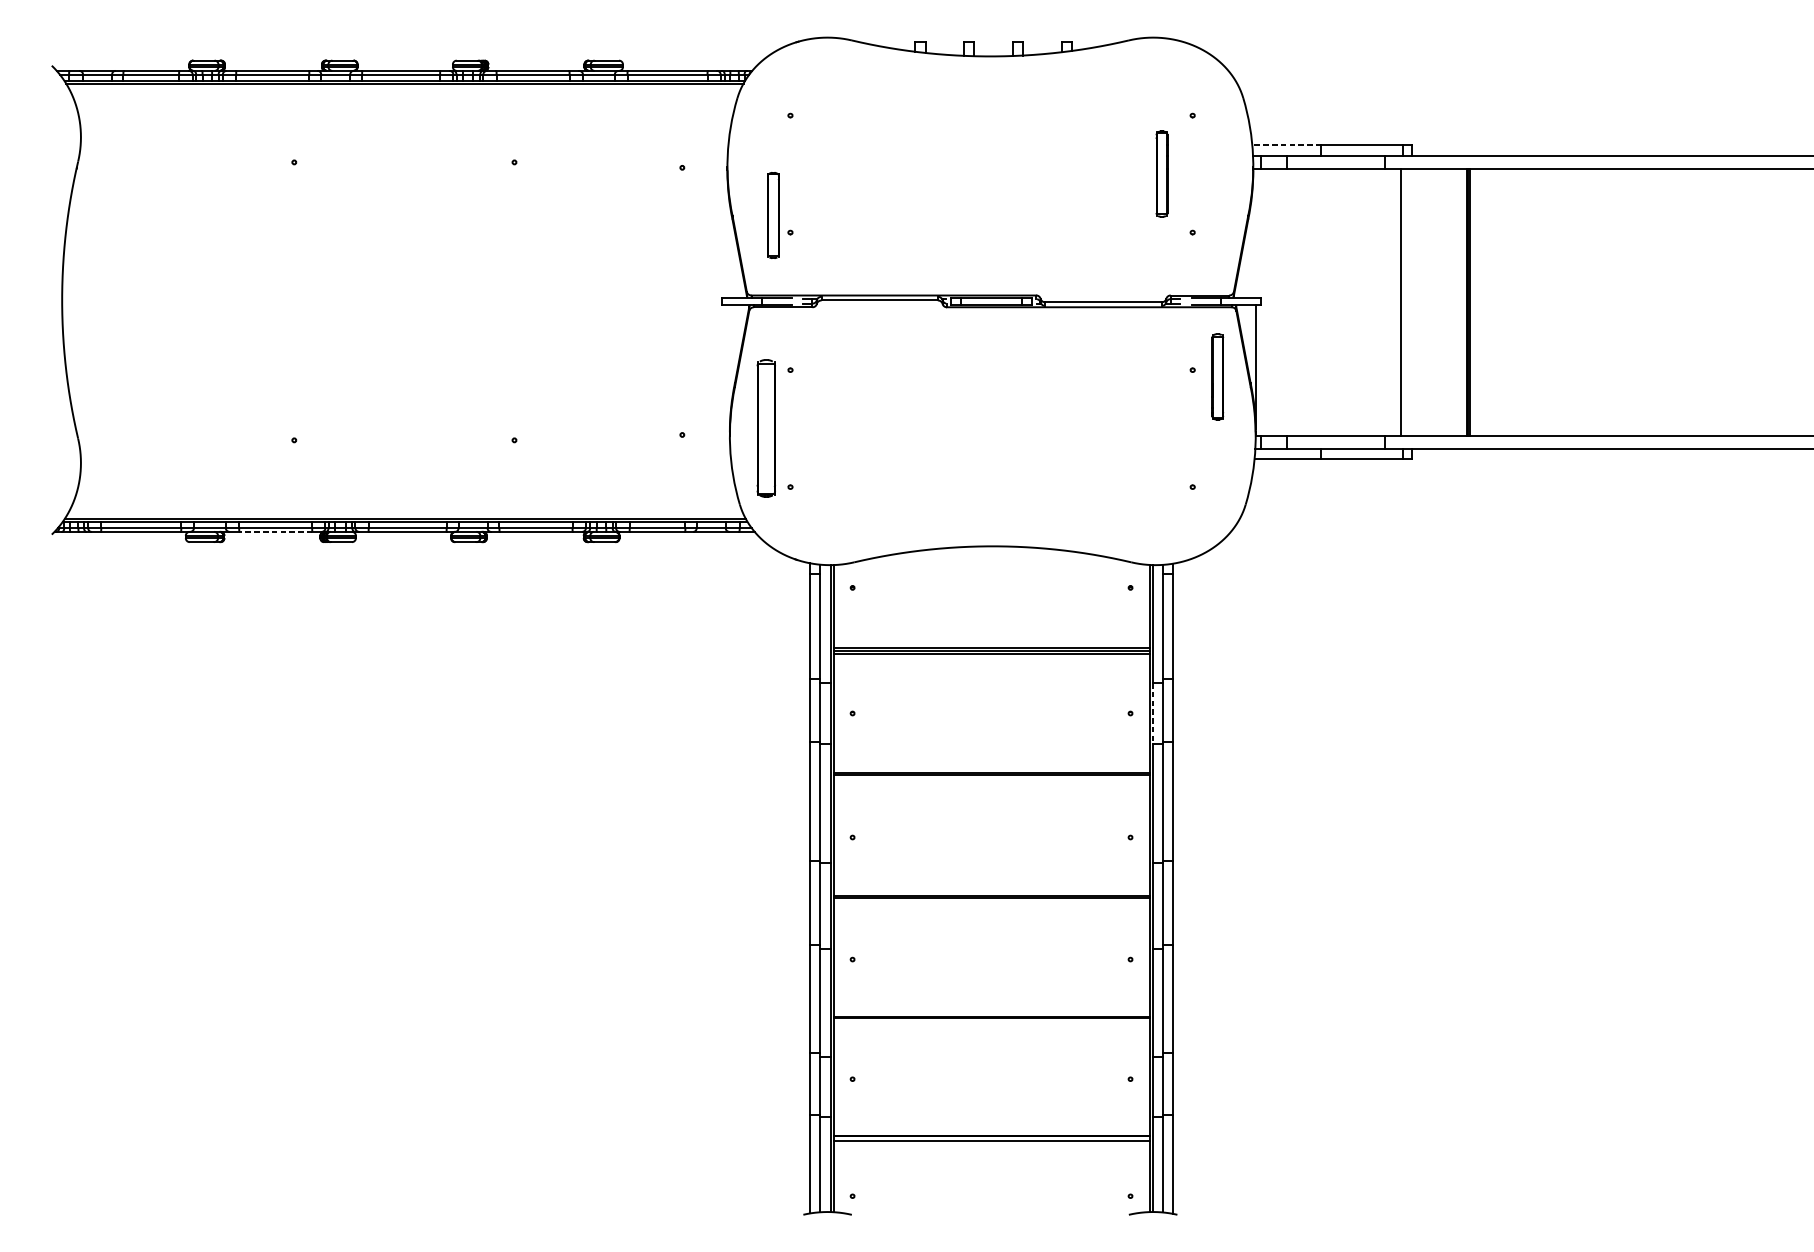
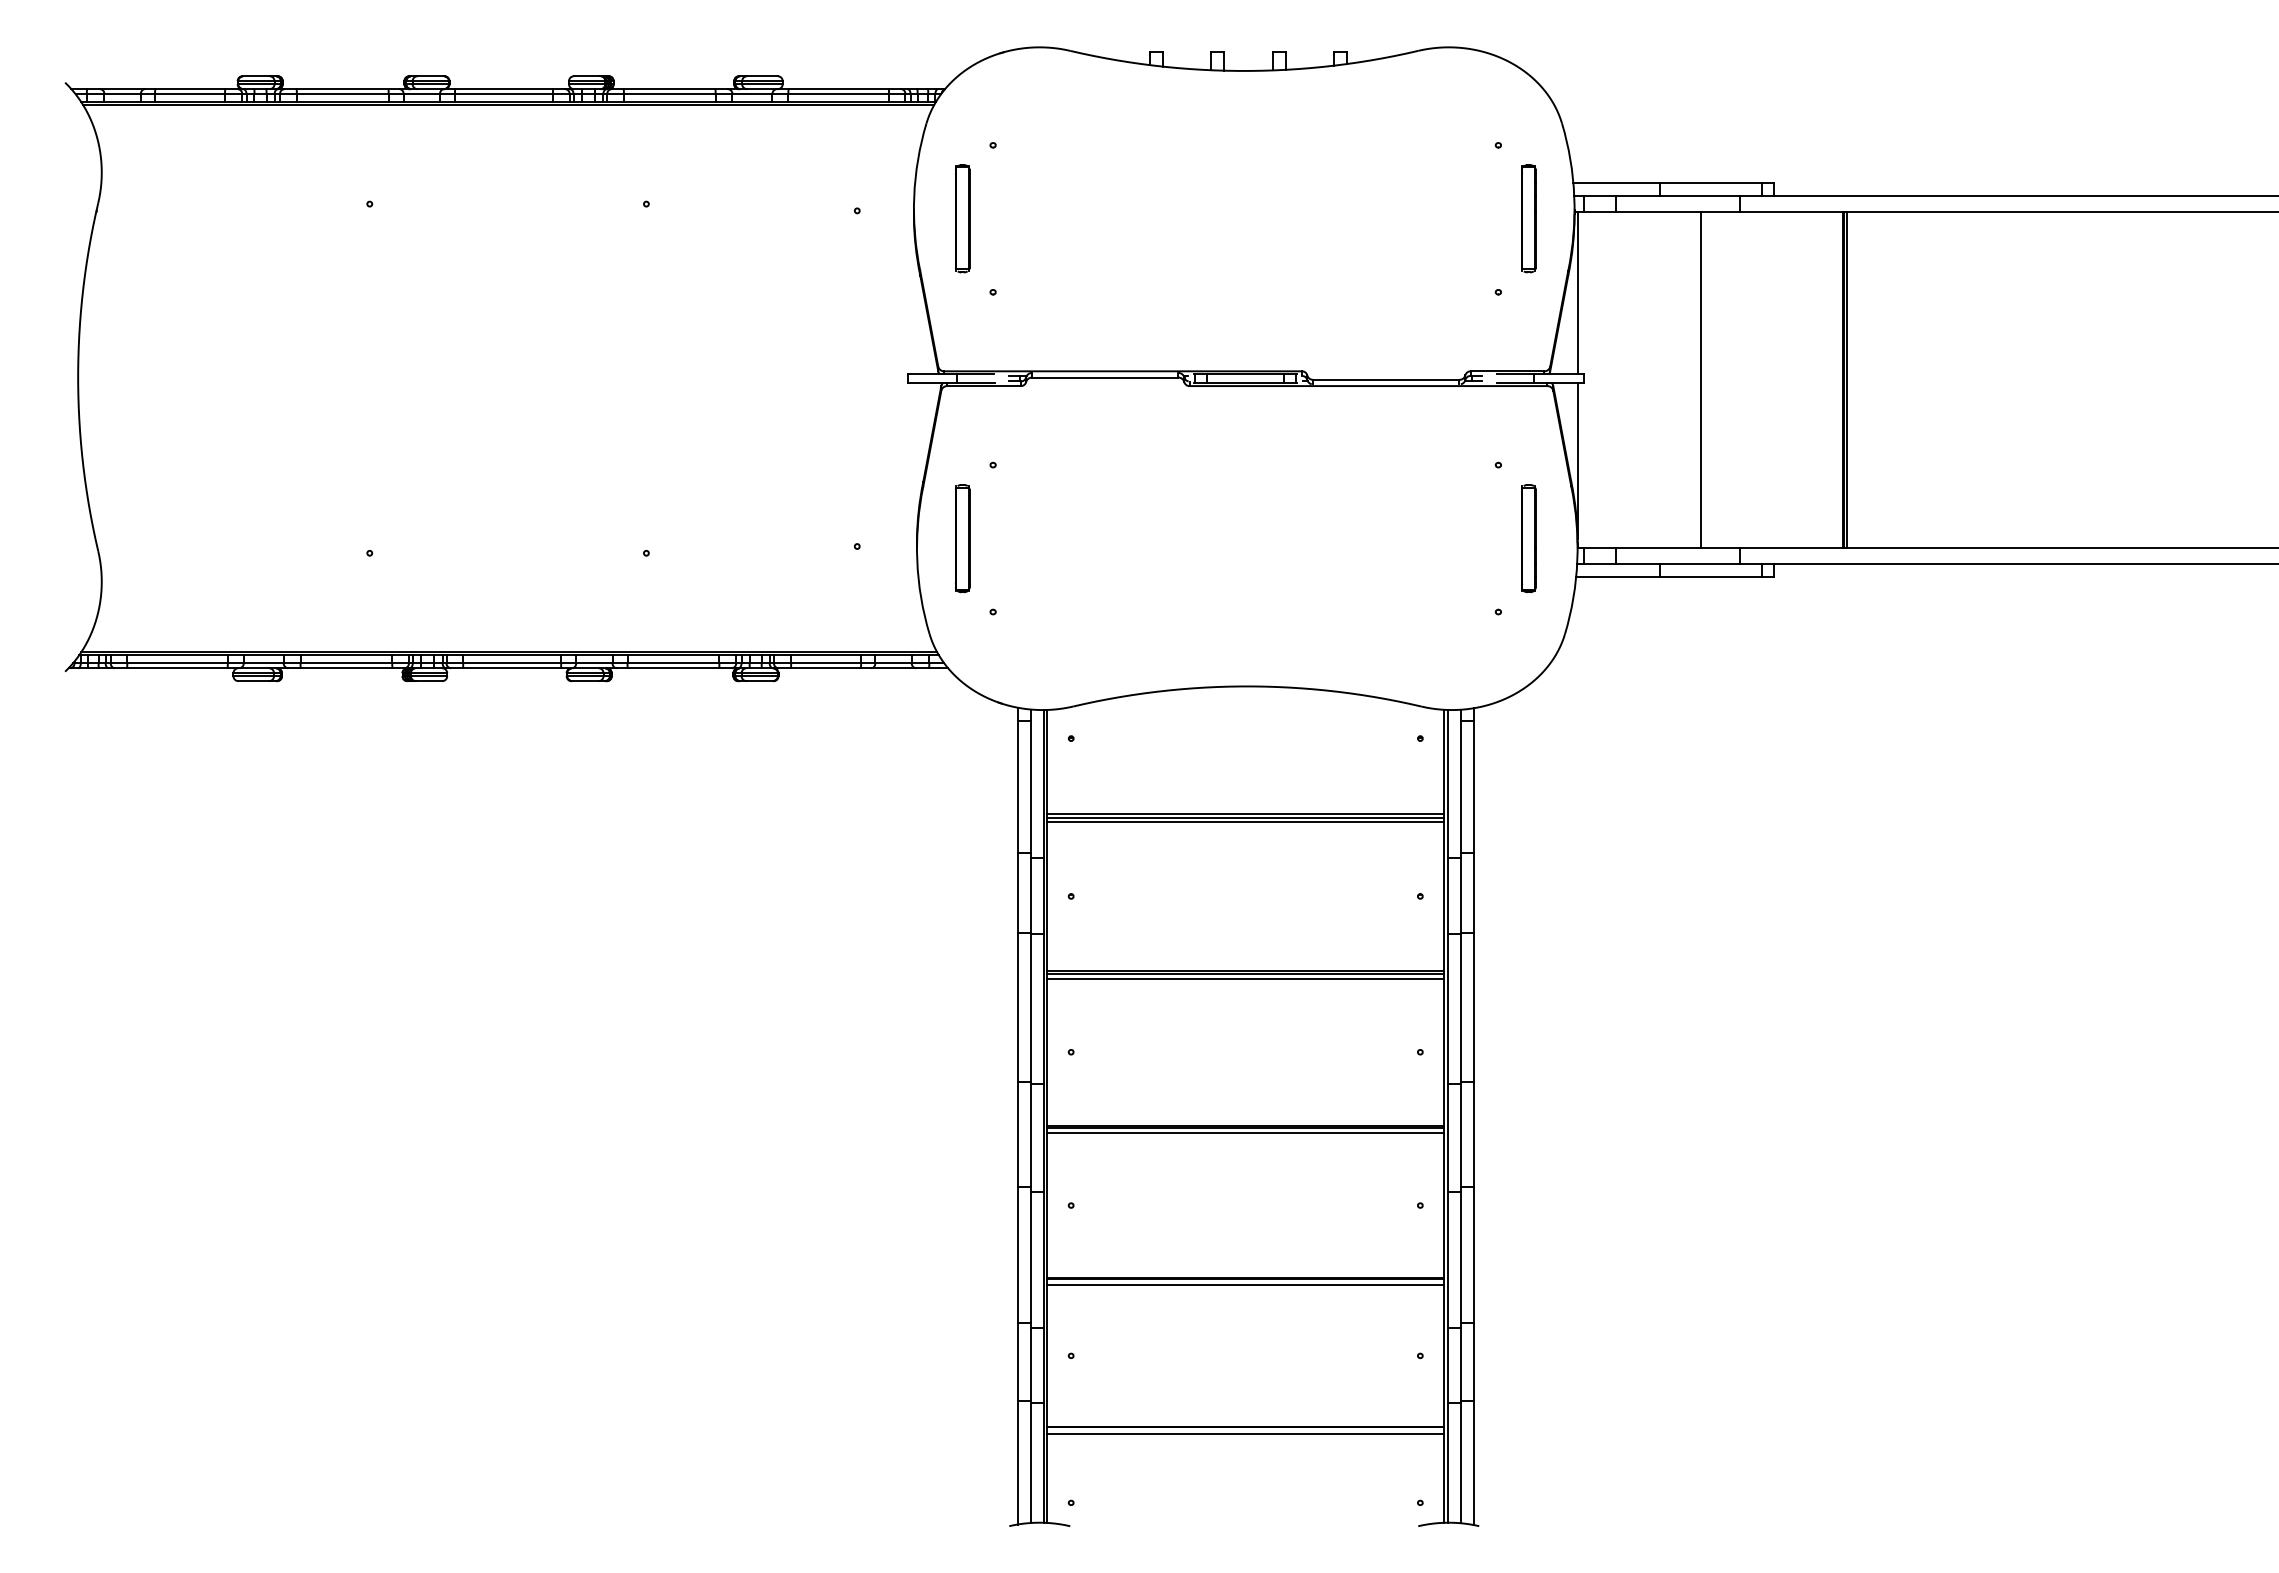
line: (1286, 145) -> (1616, 182), dashed -> solid
part: (1161, 173) -> (1528, 218), moved
part: (773, 215) -> (962, 218), moved
line: (1255, 233) -> (1577, 293), added
line: (1400, 302) -> (1700, 379), moved
part: (1217, 376) -> (1528, 538), moved
part: (766, 428) -> (962, 538), size x0.62
line: (275, 532) -> (346, 668), dashed -> solid
line: (1152, 713) -> (1448, 896), dashed -> solid
line: (991, 778) -> (1245, 978), added
line: (991, 902) -> (1245, 1133), added
line: (991, 1023) -> (1245, 1285), added

